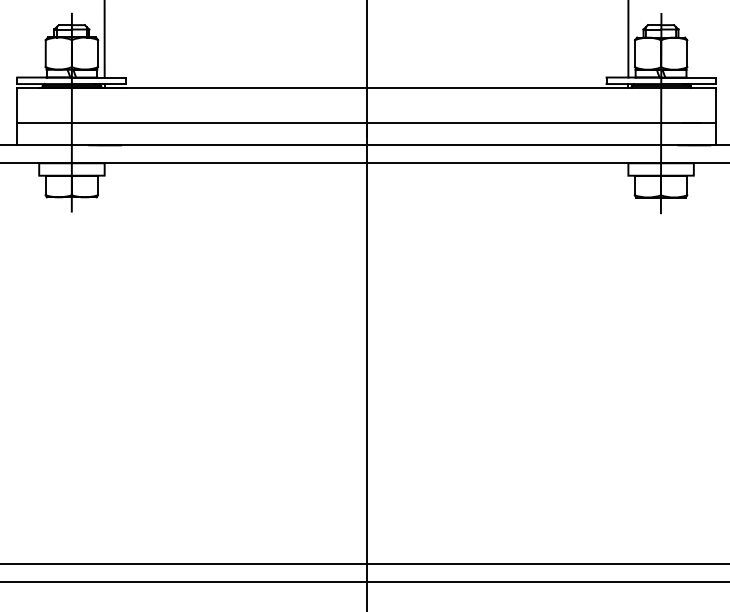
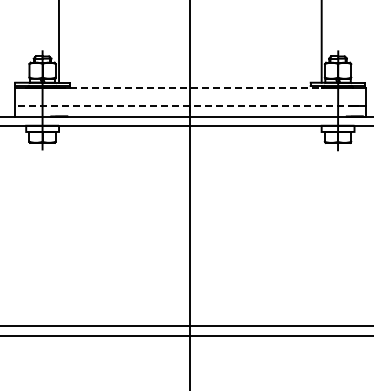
line: (366, 89) -> (190, 88), solid -> dashed
line: (354, 122) -> (184, 105), solid -> dashed

